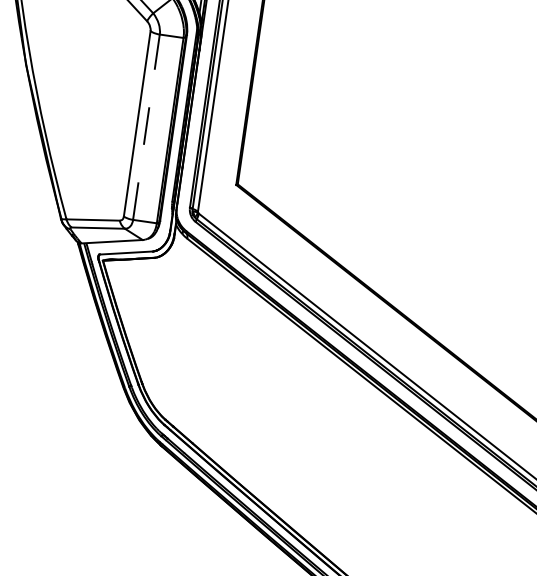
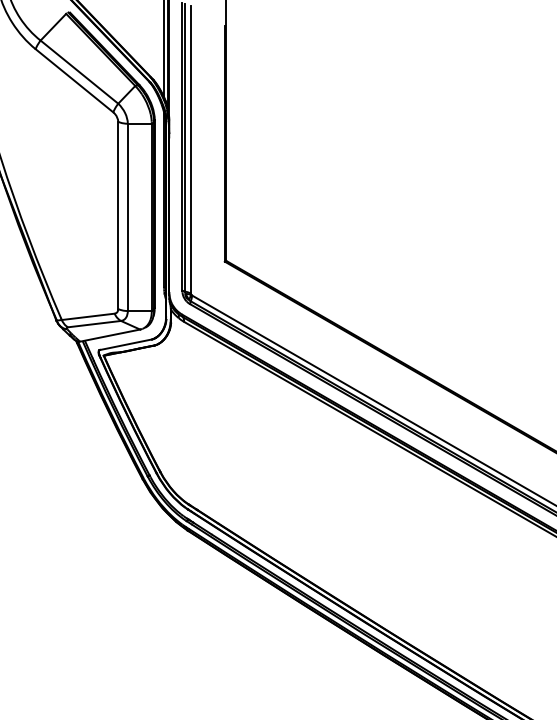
line: (146, 127) -> (127, 217), dashed -> solid

